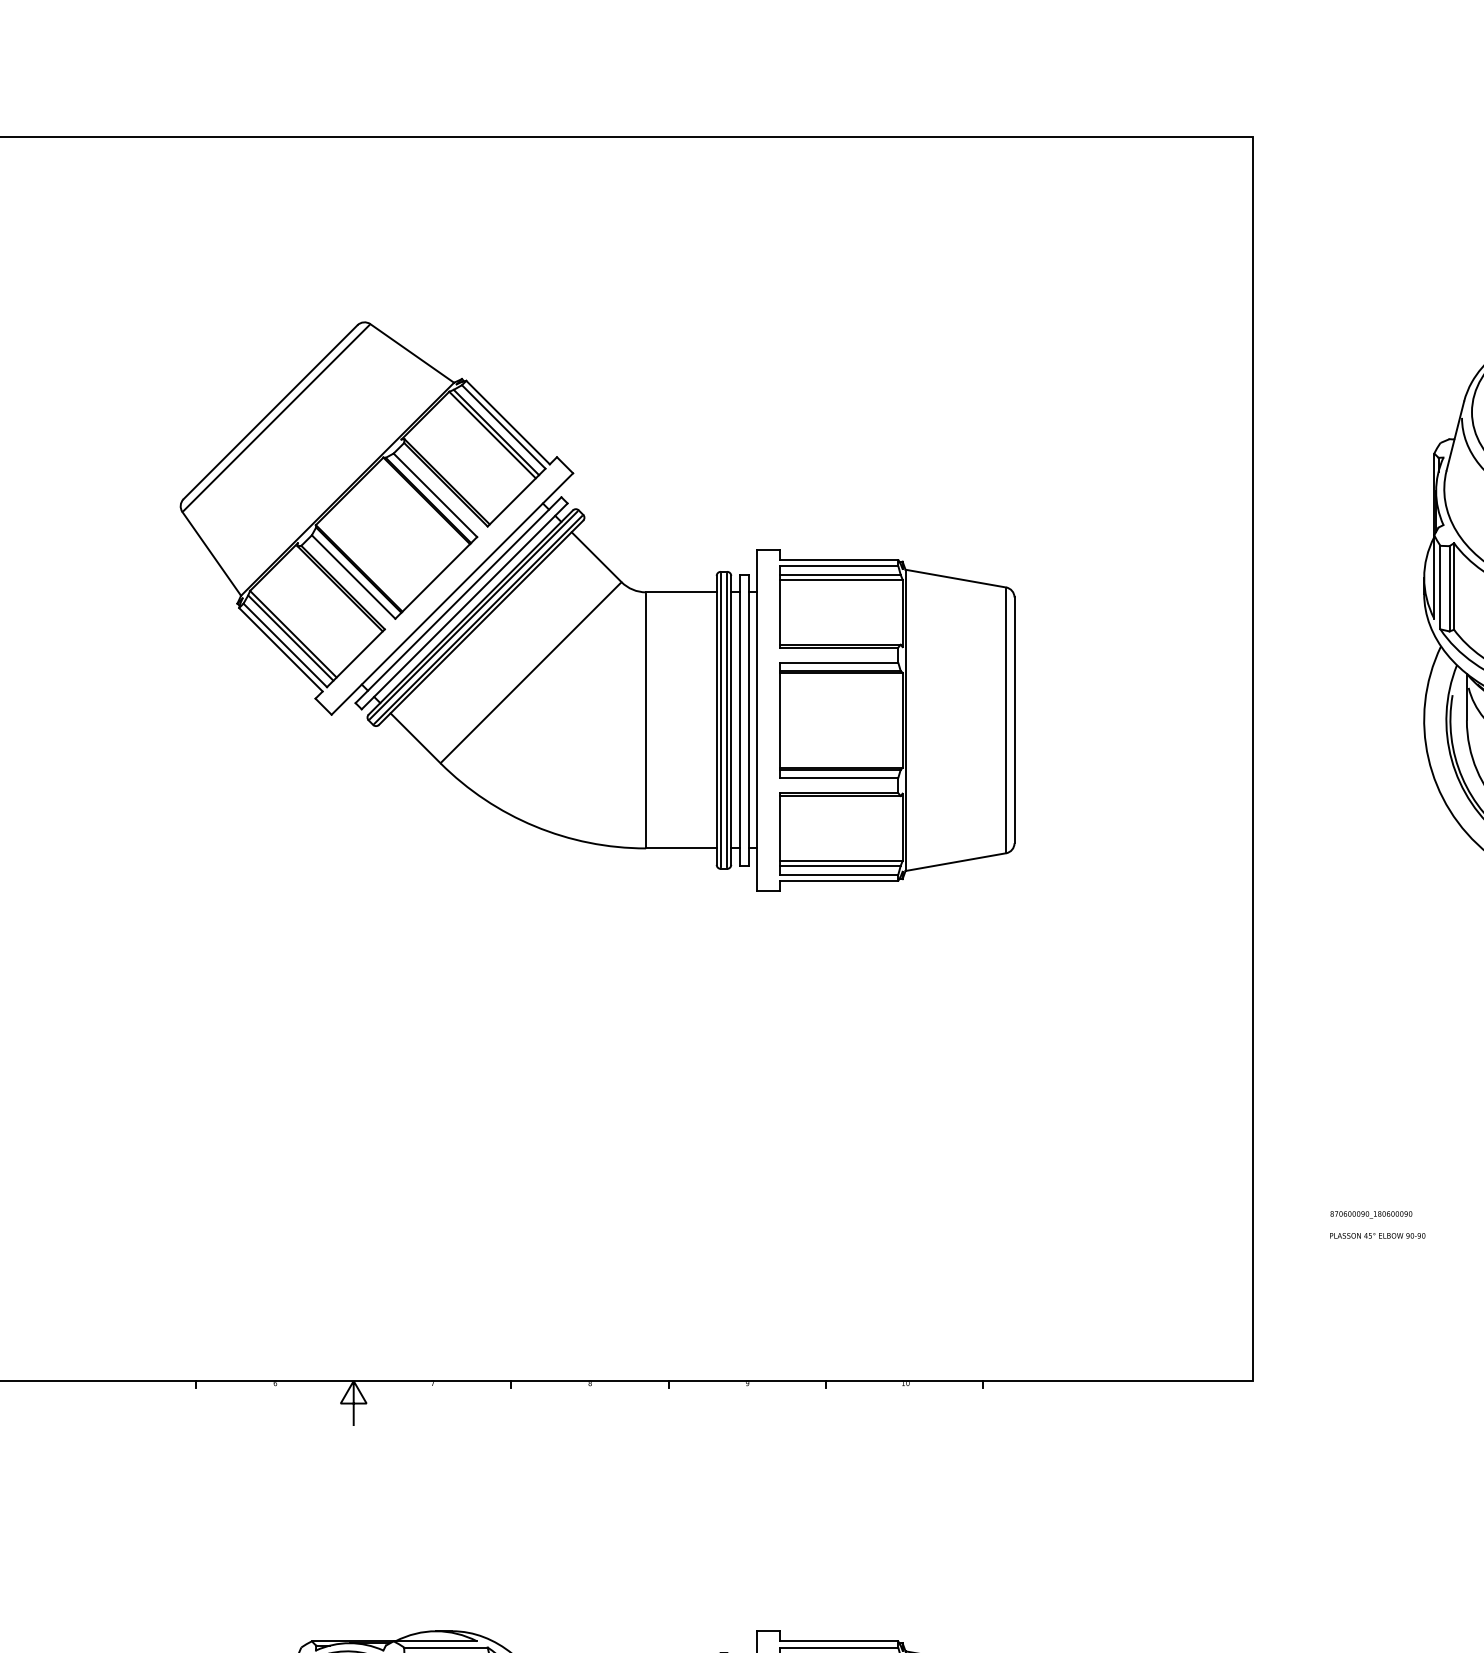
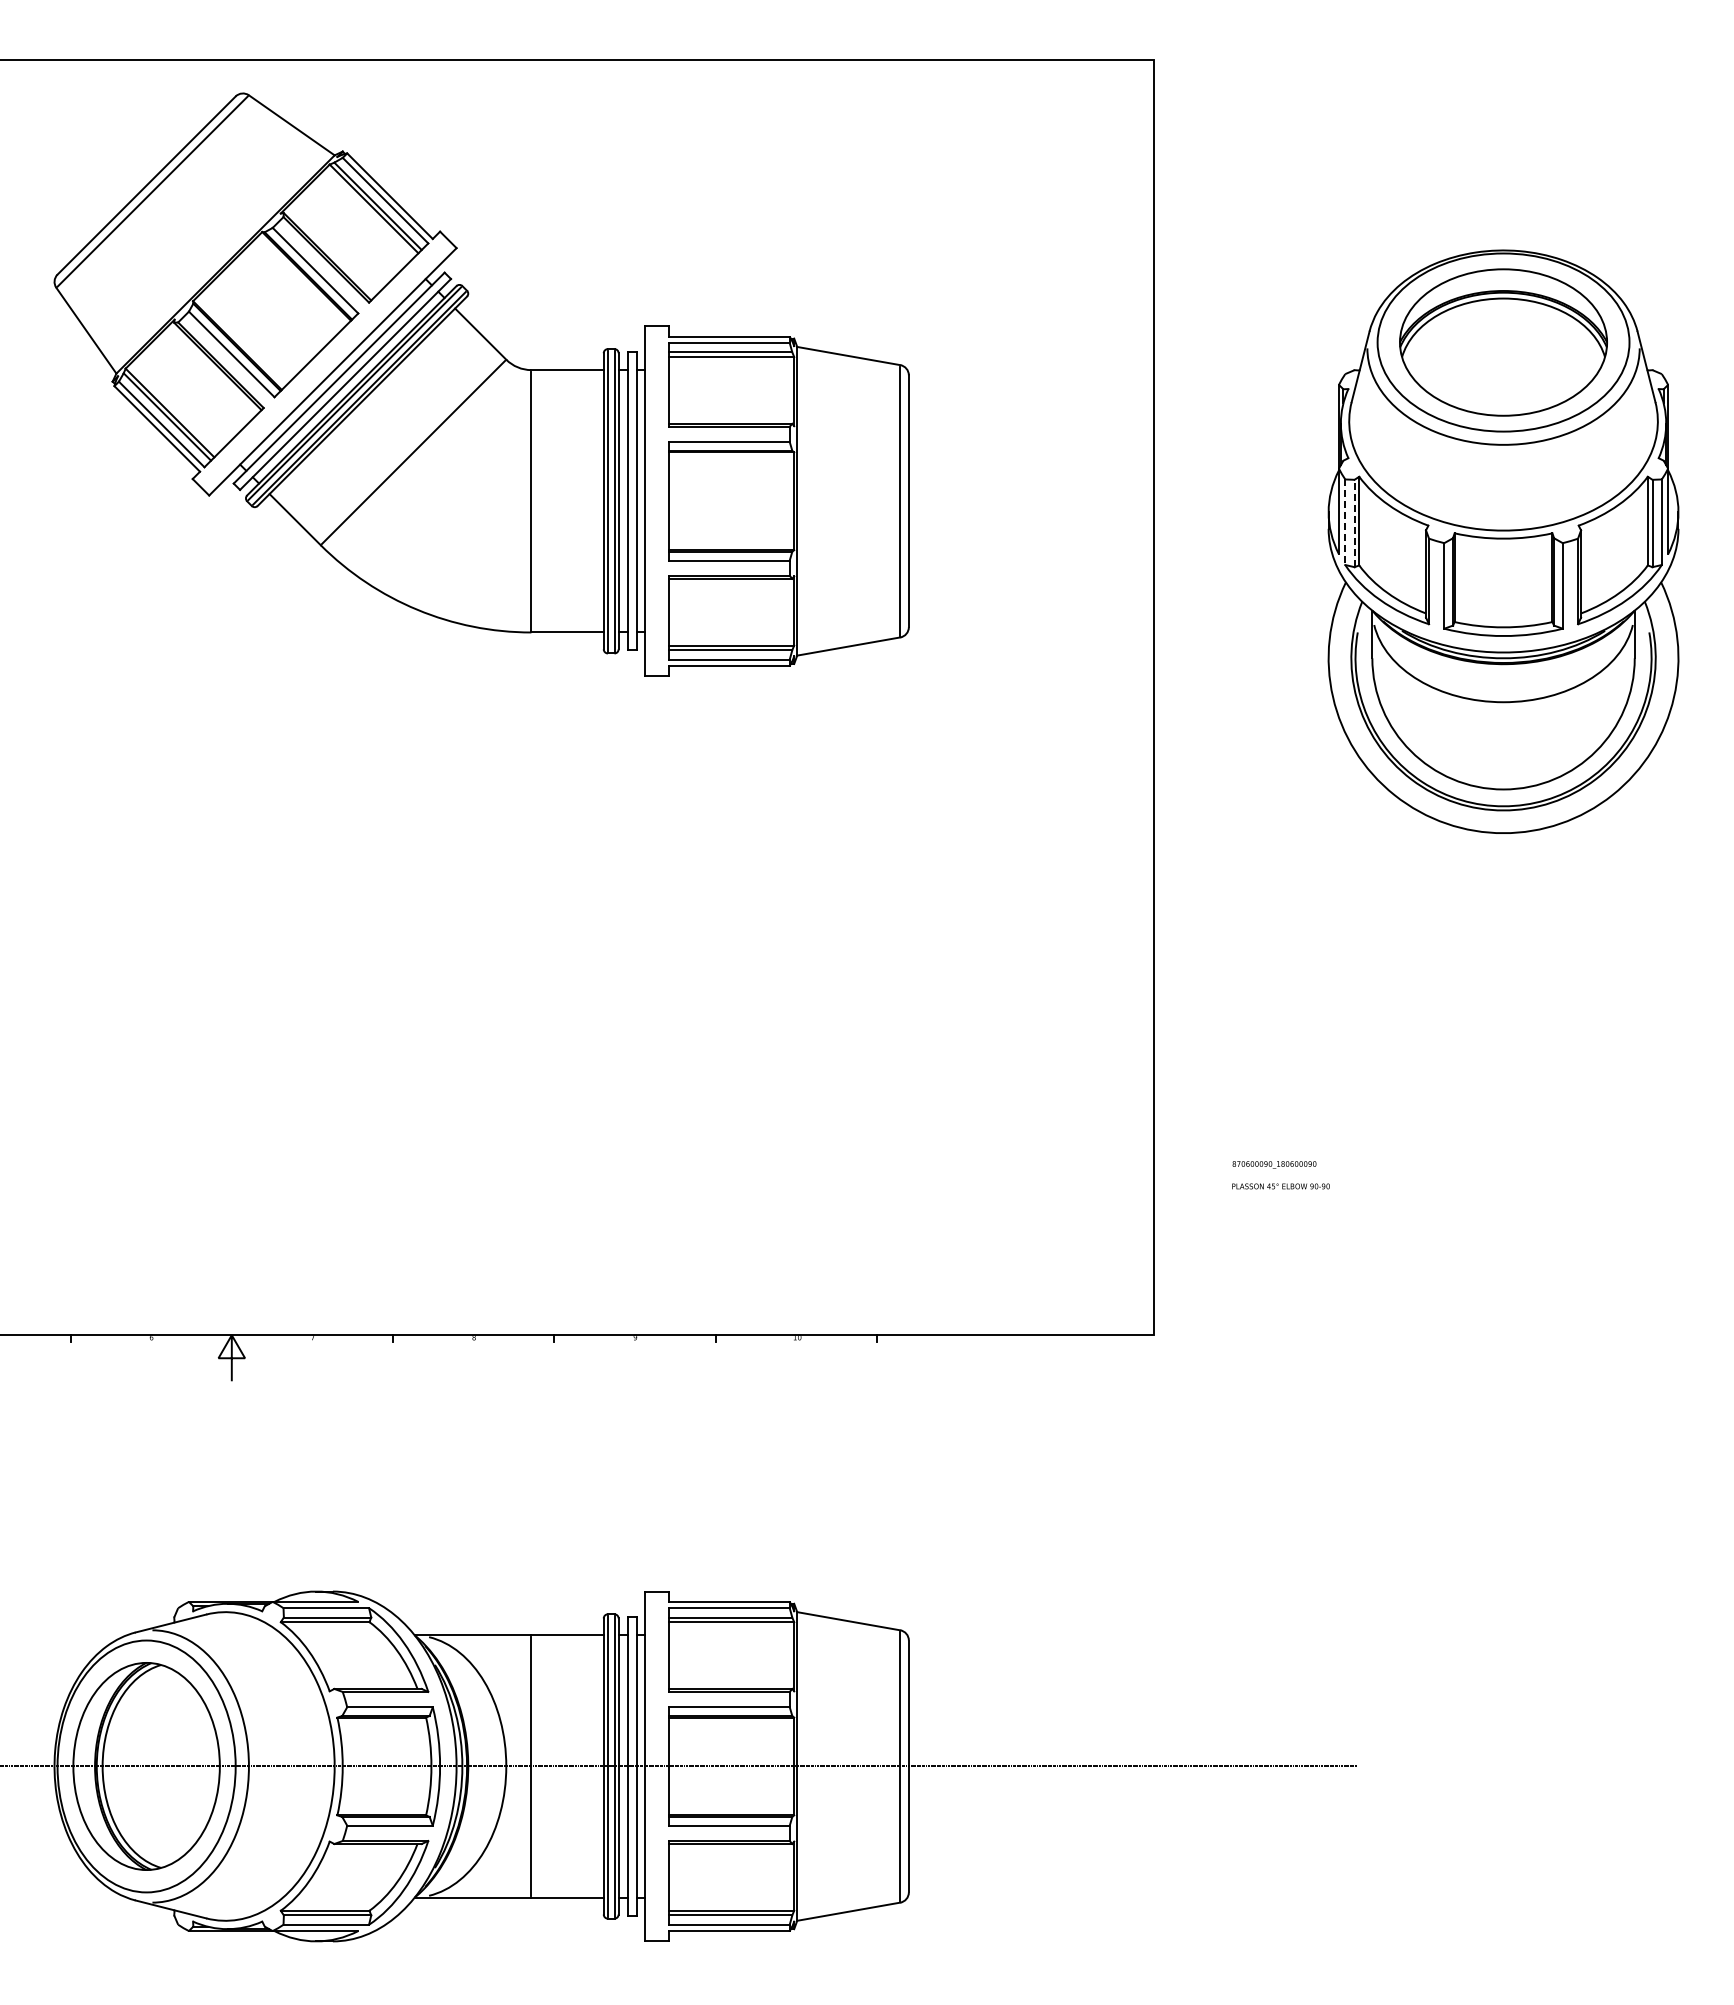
line: (1440, 587) -> (1345, 522), solid -> dashed
line: (1449, 588) -> (1354, 523), solid -> dashed
part: (597, 606) -> (481, 384), moved

